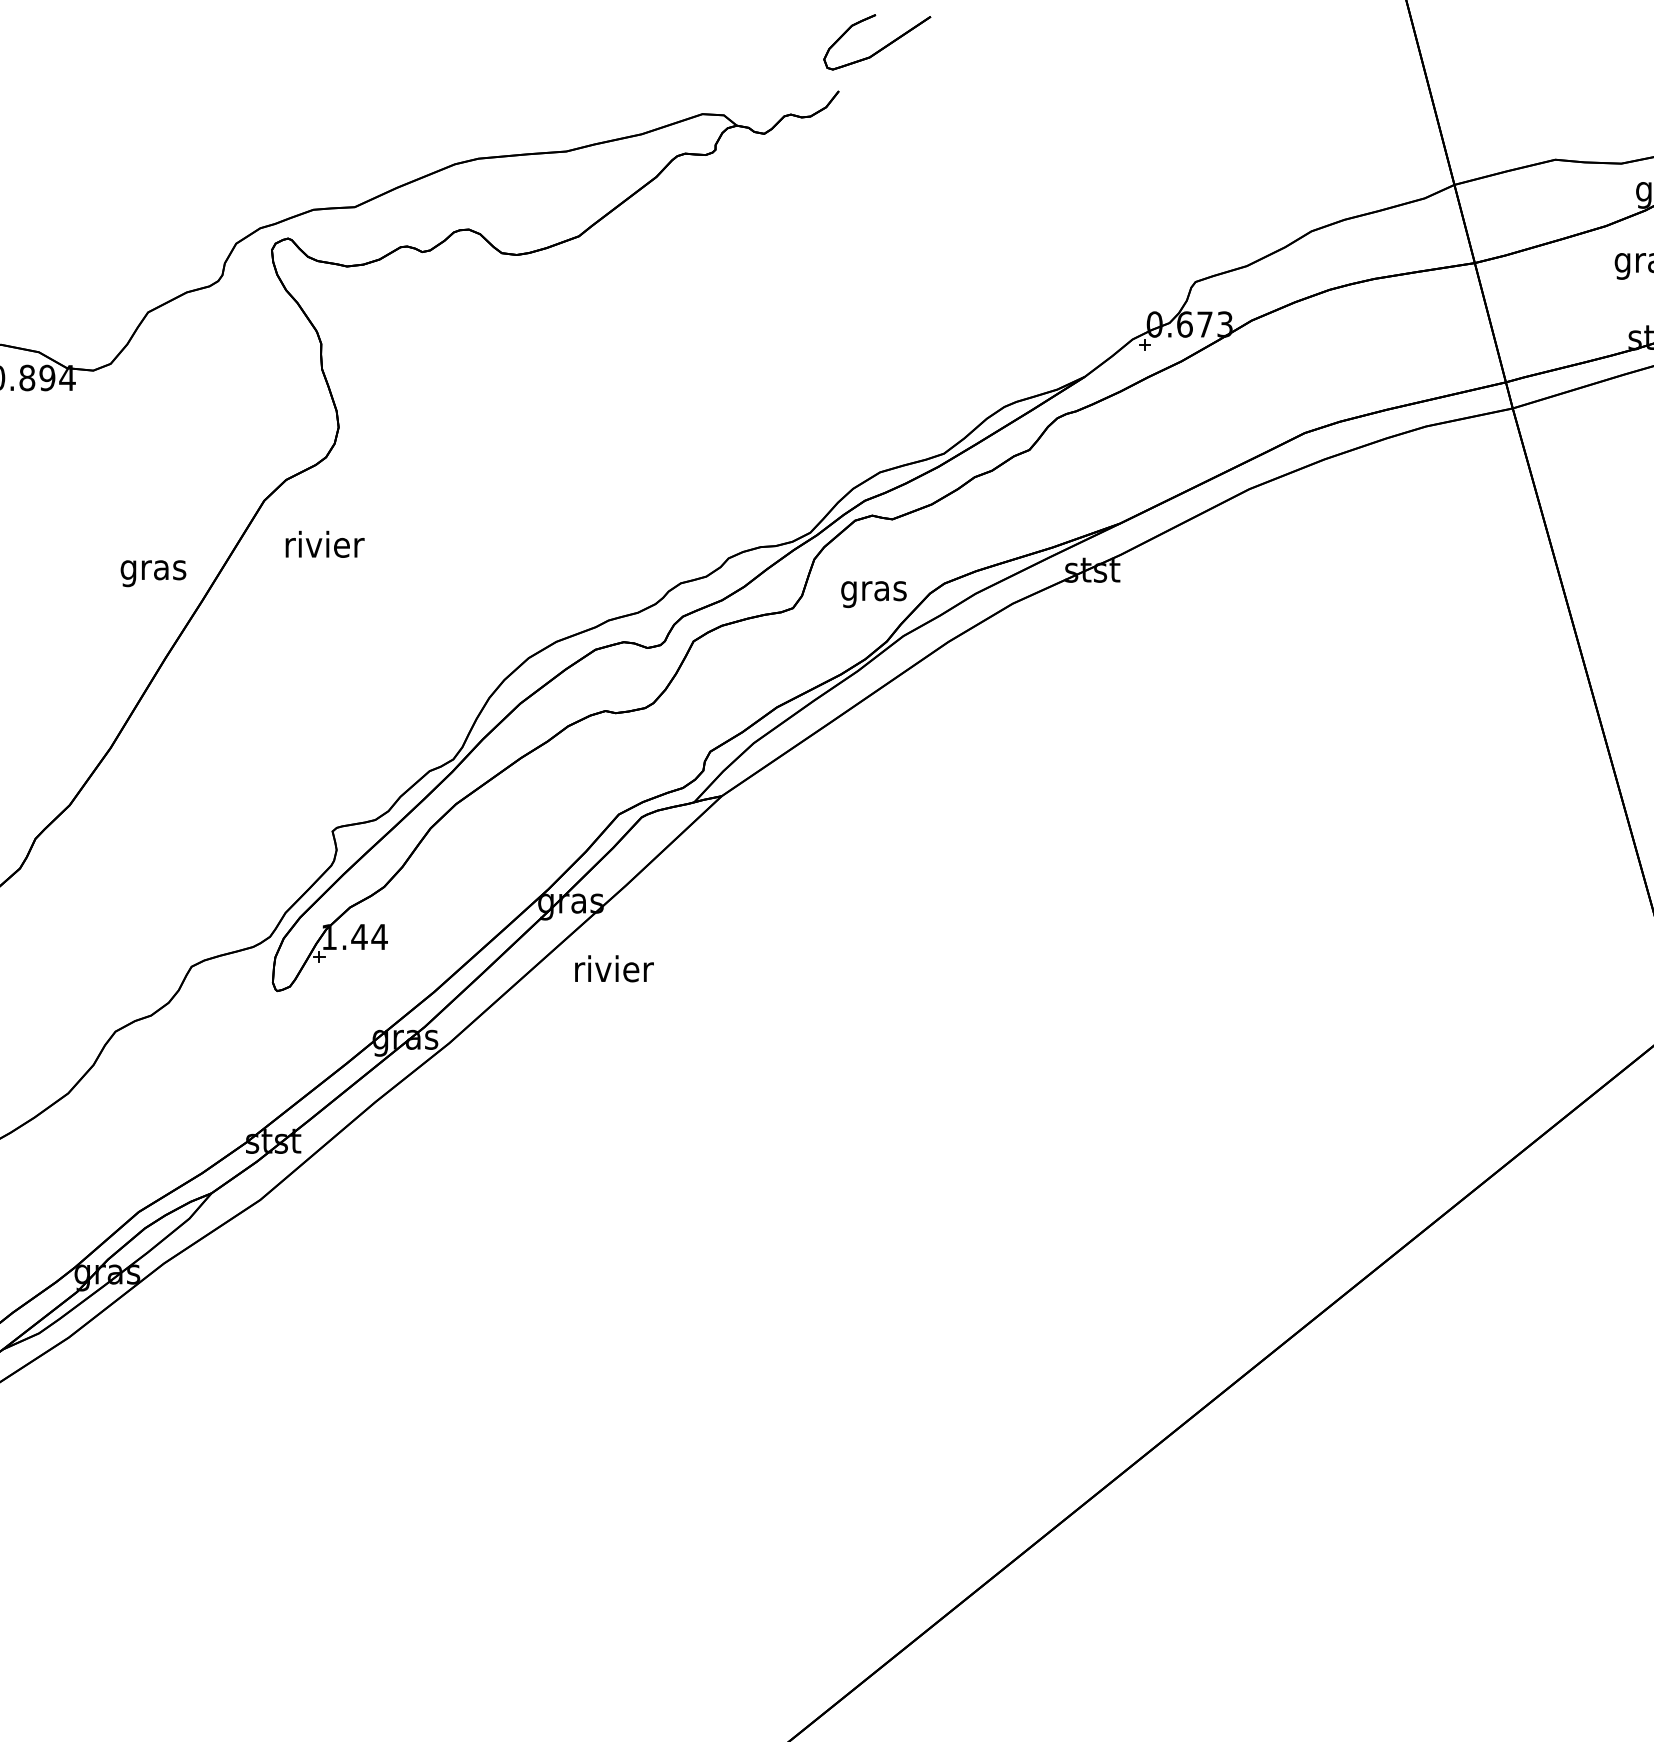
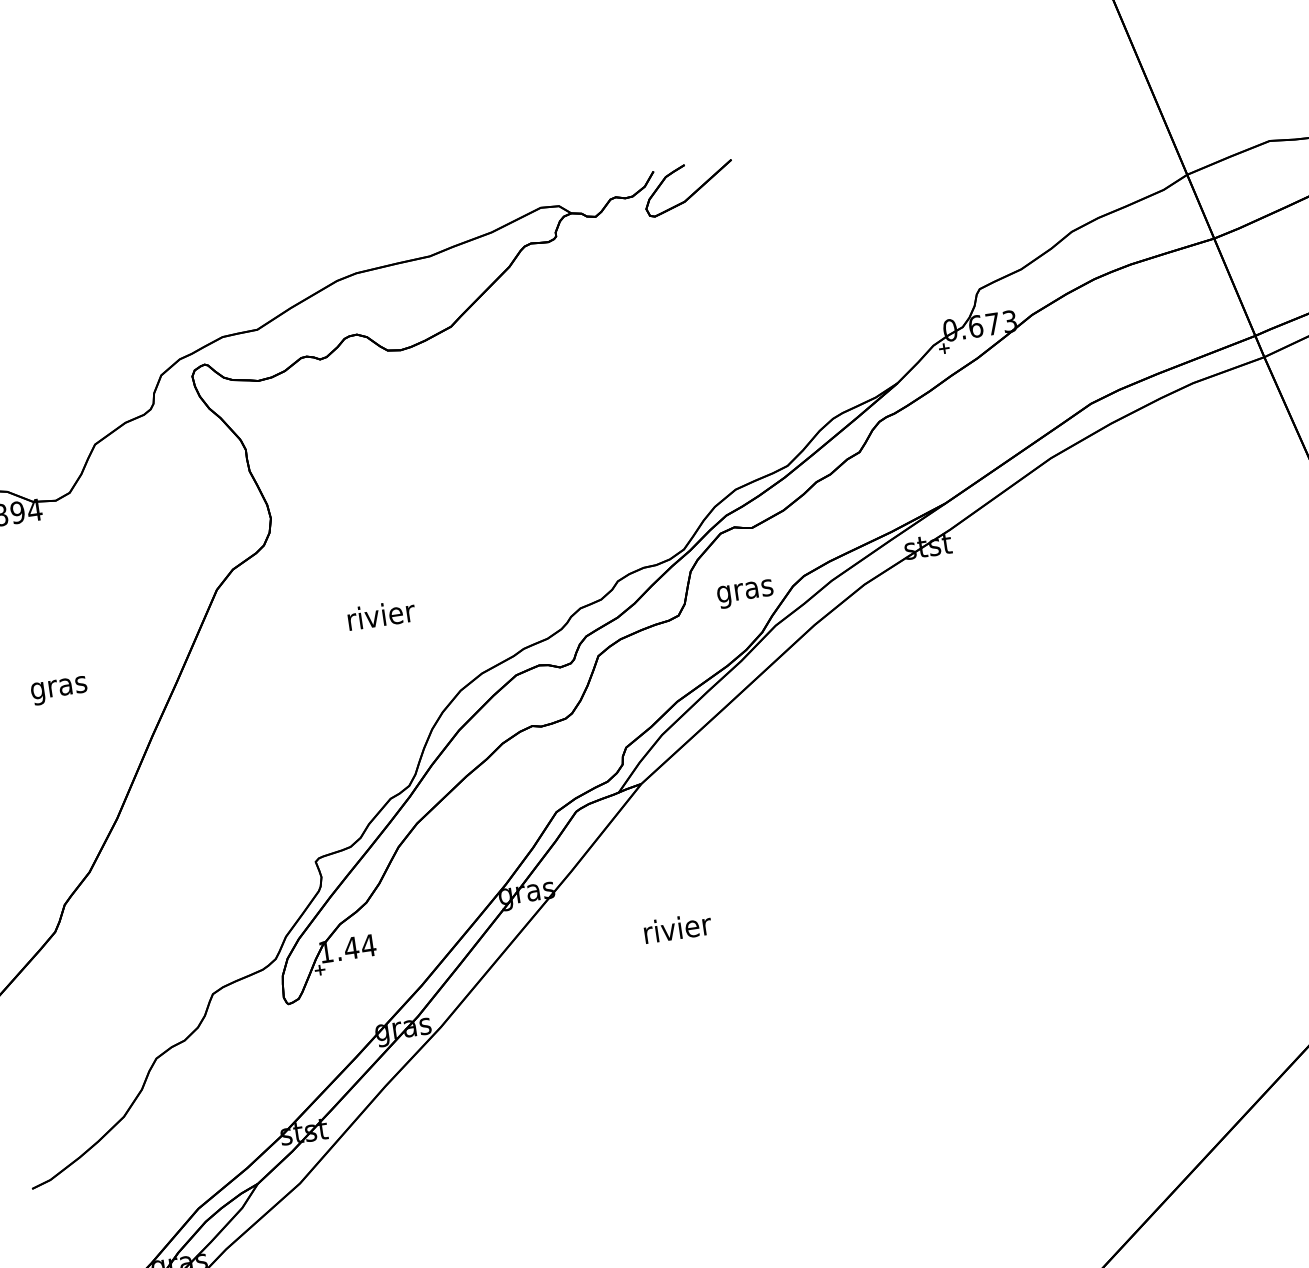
part: (882, 47) -> (694, 191), moved
text: (324, 543) -> (380, 614), moved
text: (153, 573) -> (59, 690), moved
text: (614, 968) -> (677, 927), moved

